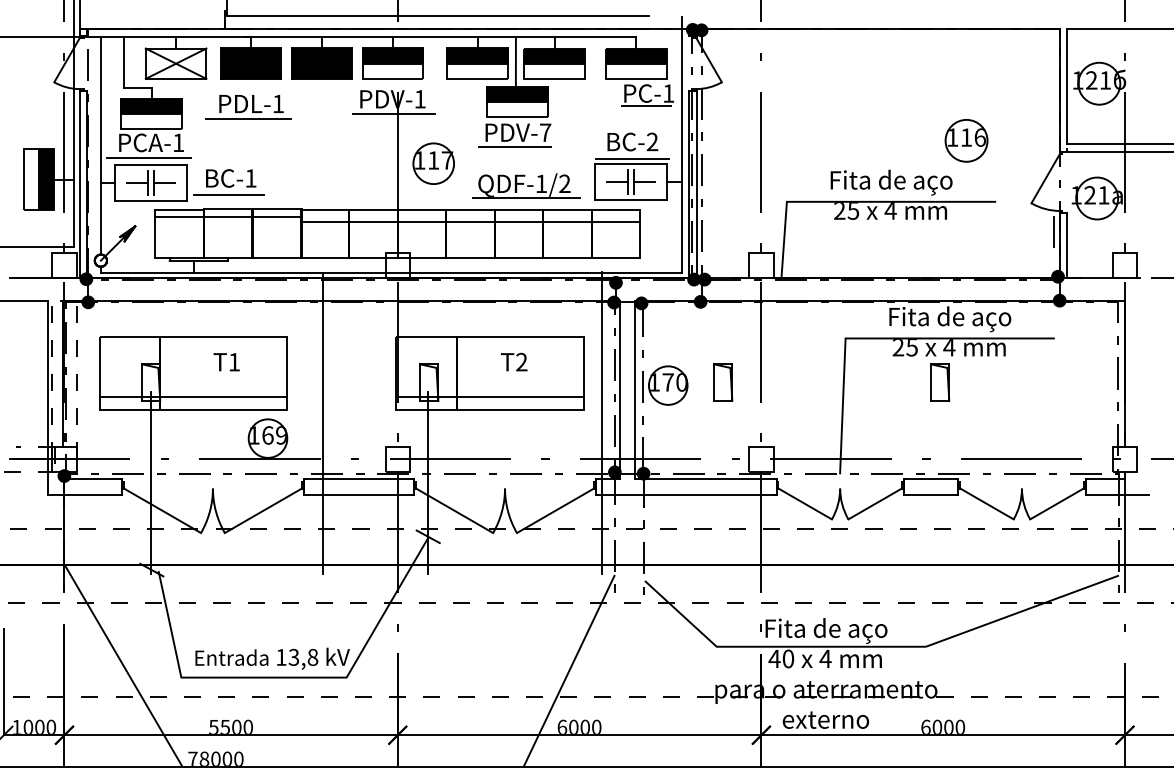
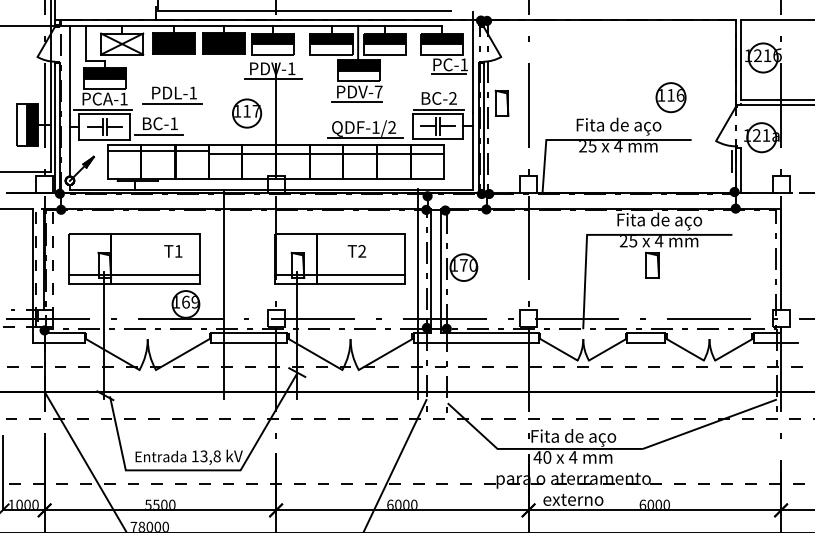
part: (248, 107) -> (172, 95), moved
part: (434, 163) -> (247, 113), moved
text: (226, 362) -> (173, 251), moved
part: (722, 381) -> (501, 102), moved

